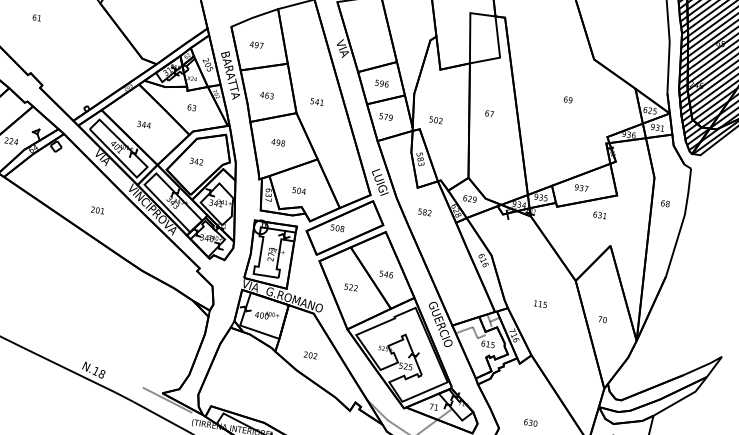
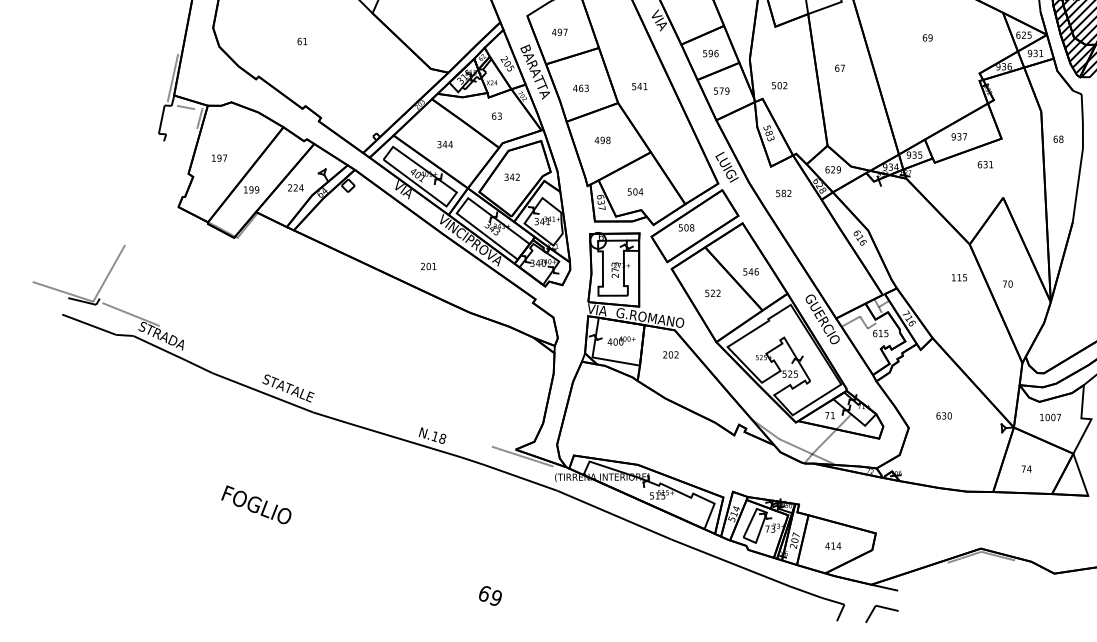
text: (97, 210) -> (428, 266), moved
text: (540, 304) -> (959, 277), moved
text: (310, 355) -> (670, 354), moved

